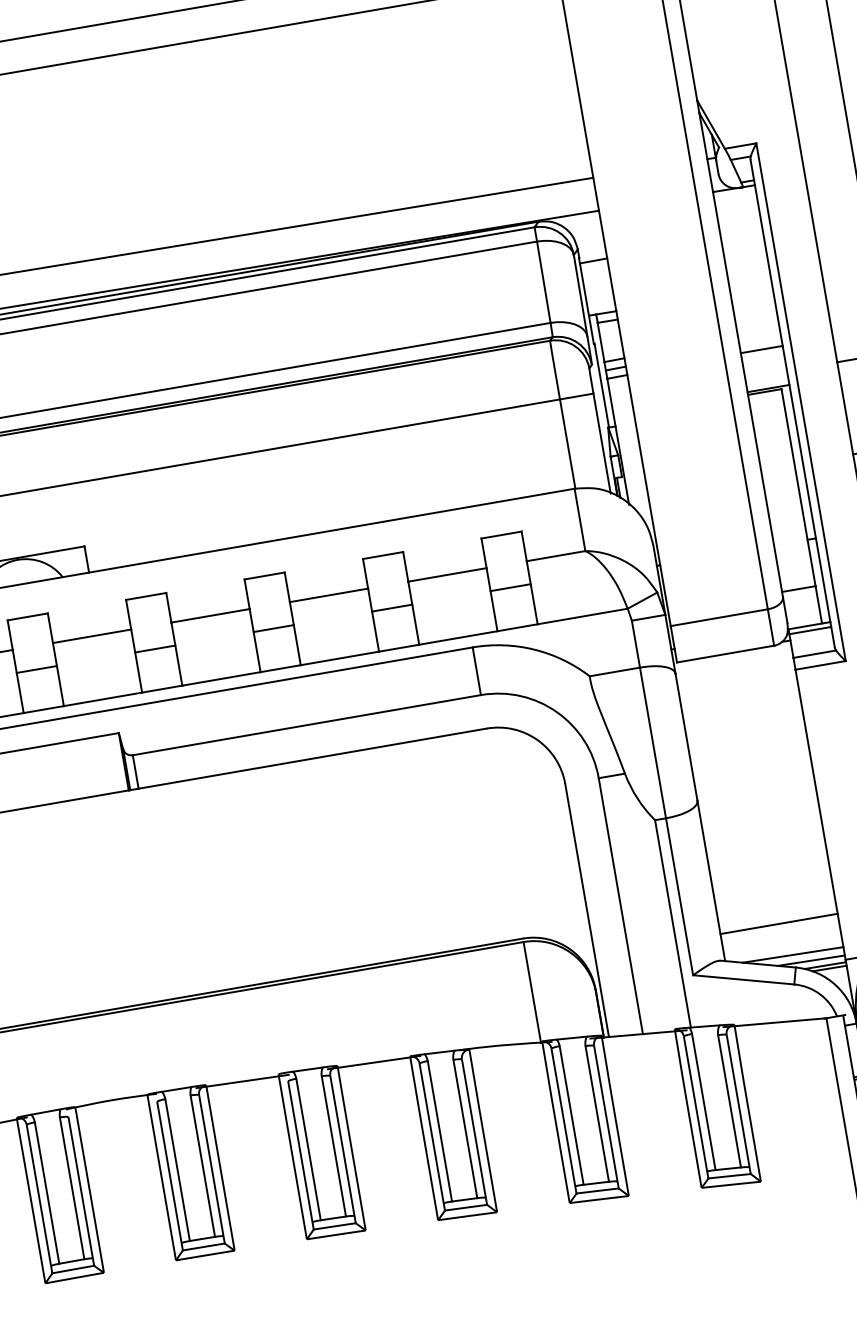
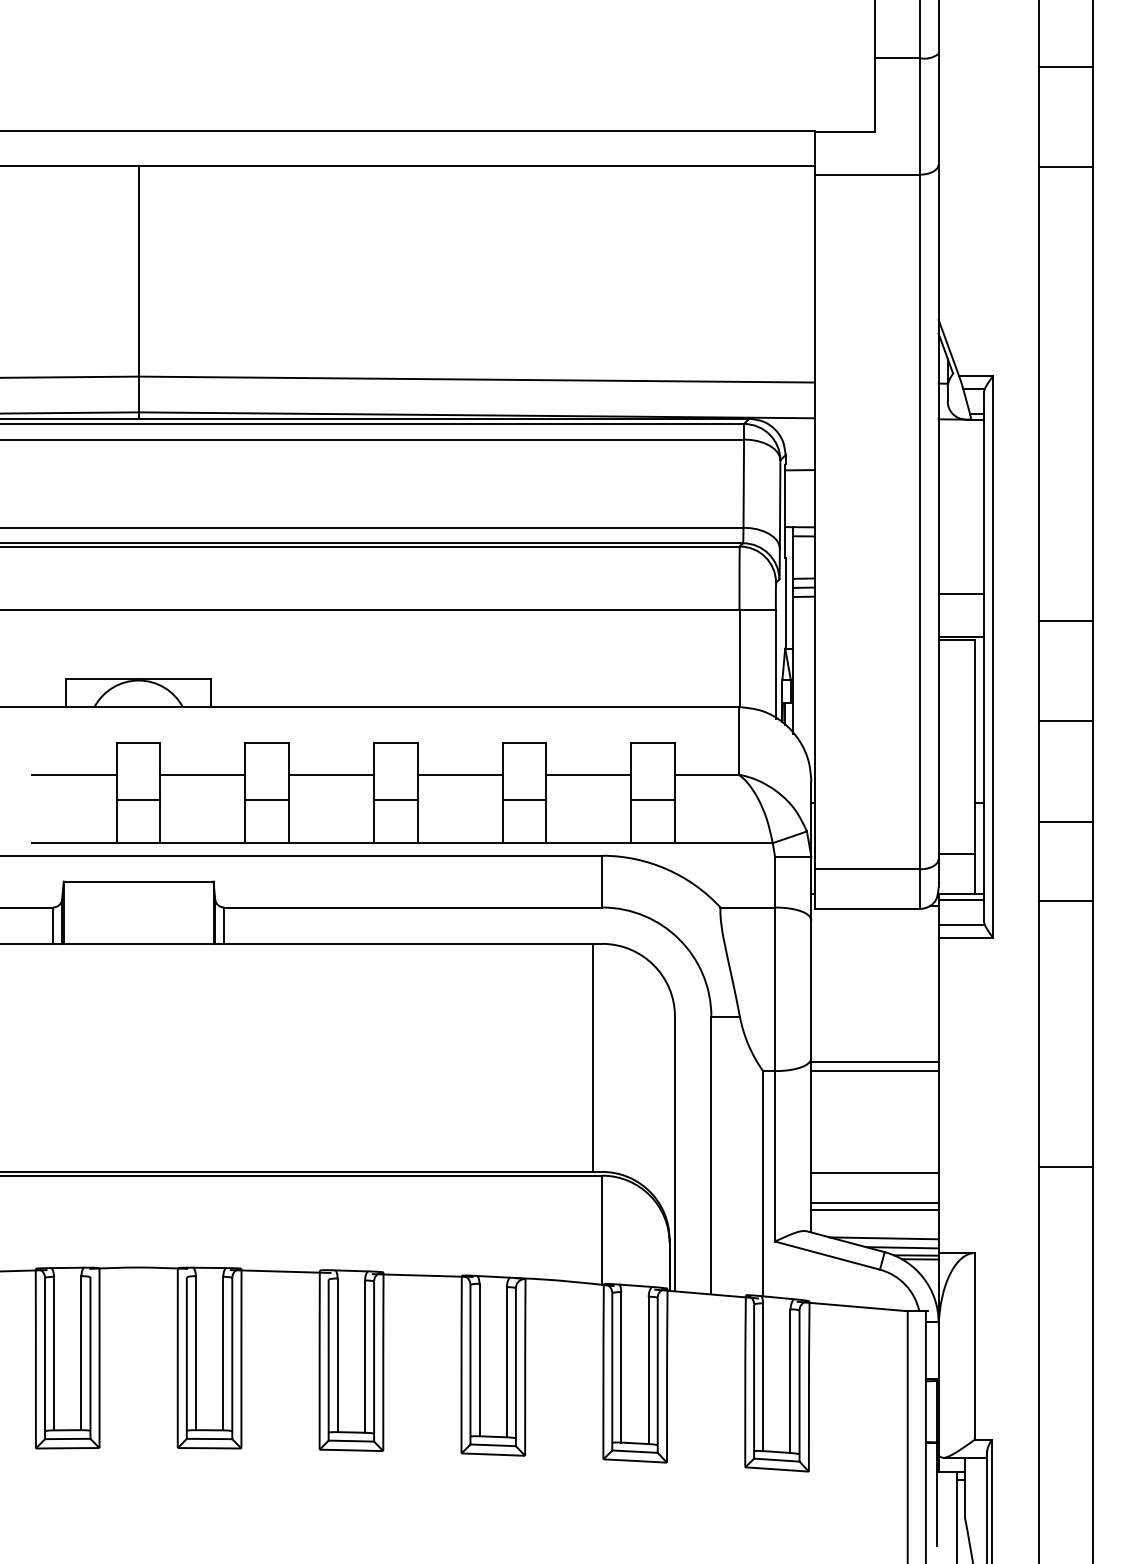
line: (756, 794) -> (874, 1062), added
line: (757, 802) -> (874, 1071), added
line: (496, 834) -> (593, 1057), added
line: (773, 895) -> (874, 1172), added
line: (779, 930) -> (874, 1210), added

